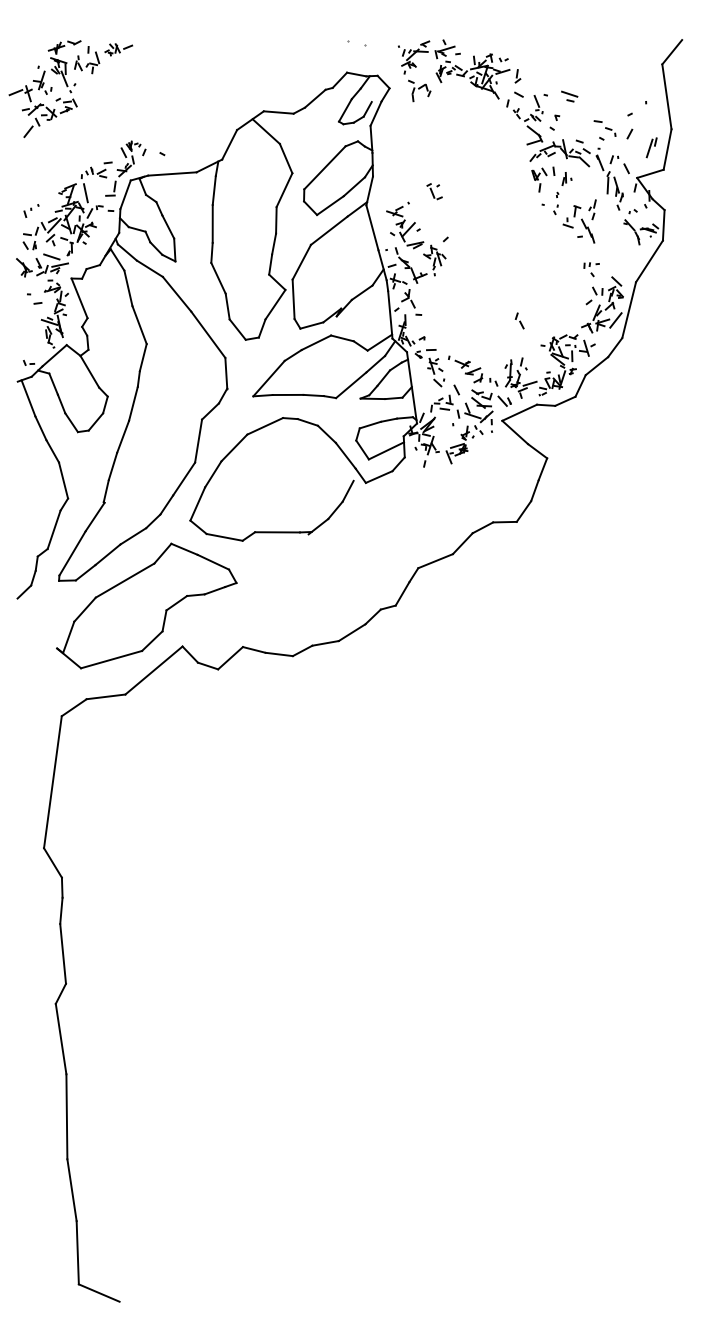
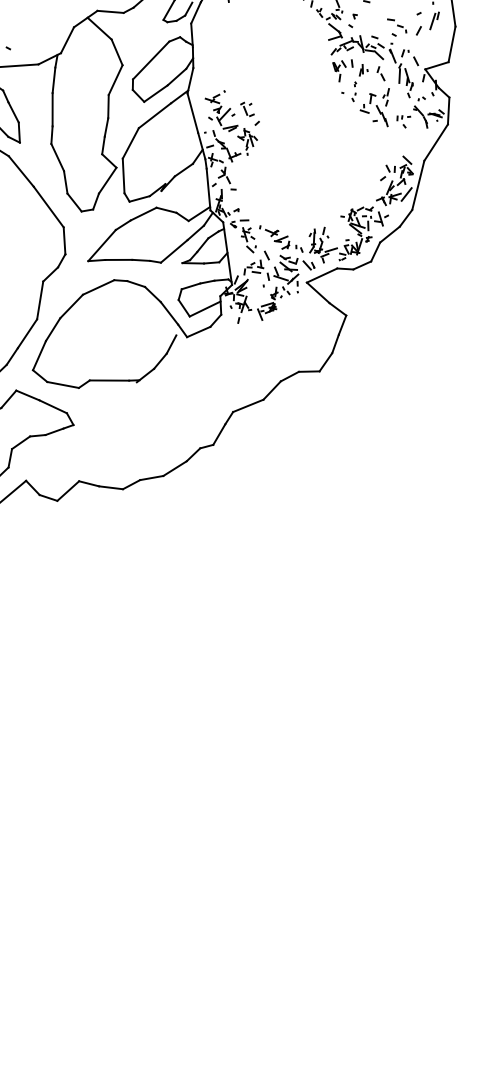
part: (651, 147) -> (434, 20), moved
part: (434, 191) -> (247, 109), moved
part: (591, 269) -> (403, 121), moved
part: (519, 320) -> (380, 73), moved

